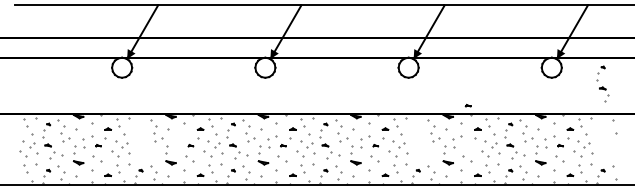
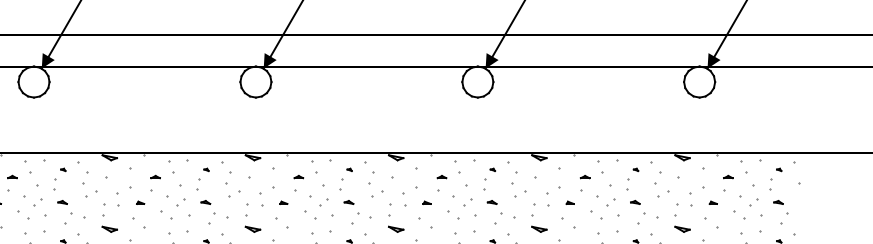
part: (602, 83) -> (778, 194), moved
part: (467, 105) -> (569, 202), moved
part: (144, 140) -> (68, 194), added
part: (422, 140) -> (499, 194), added
part: (180, 141) -> (124, 196), added

